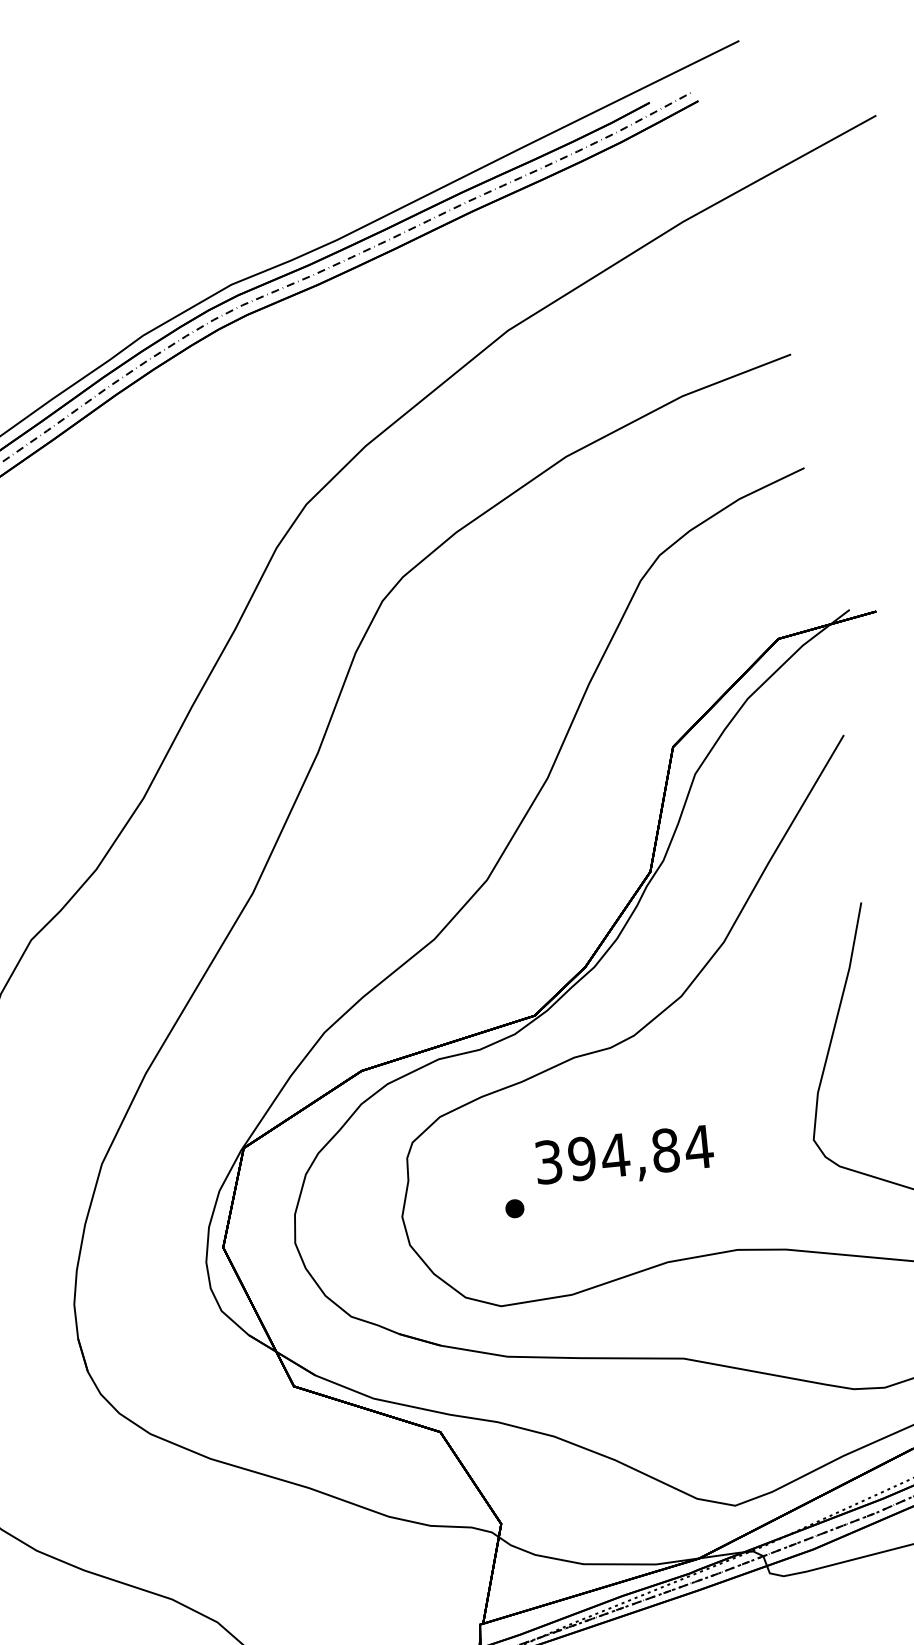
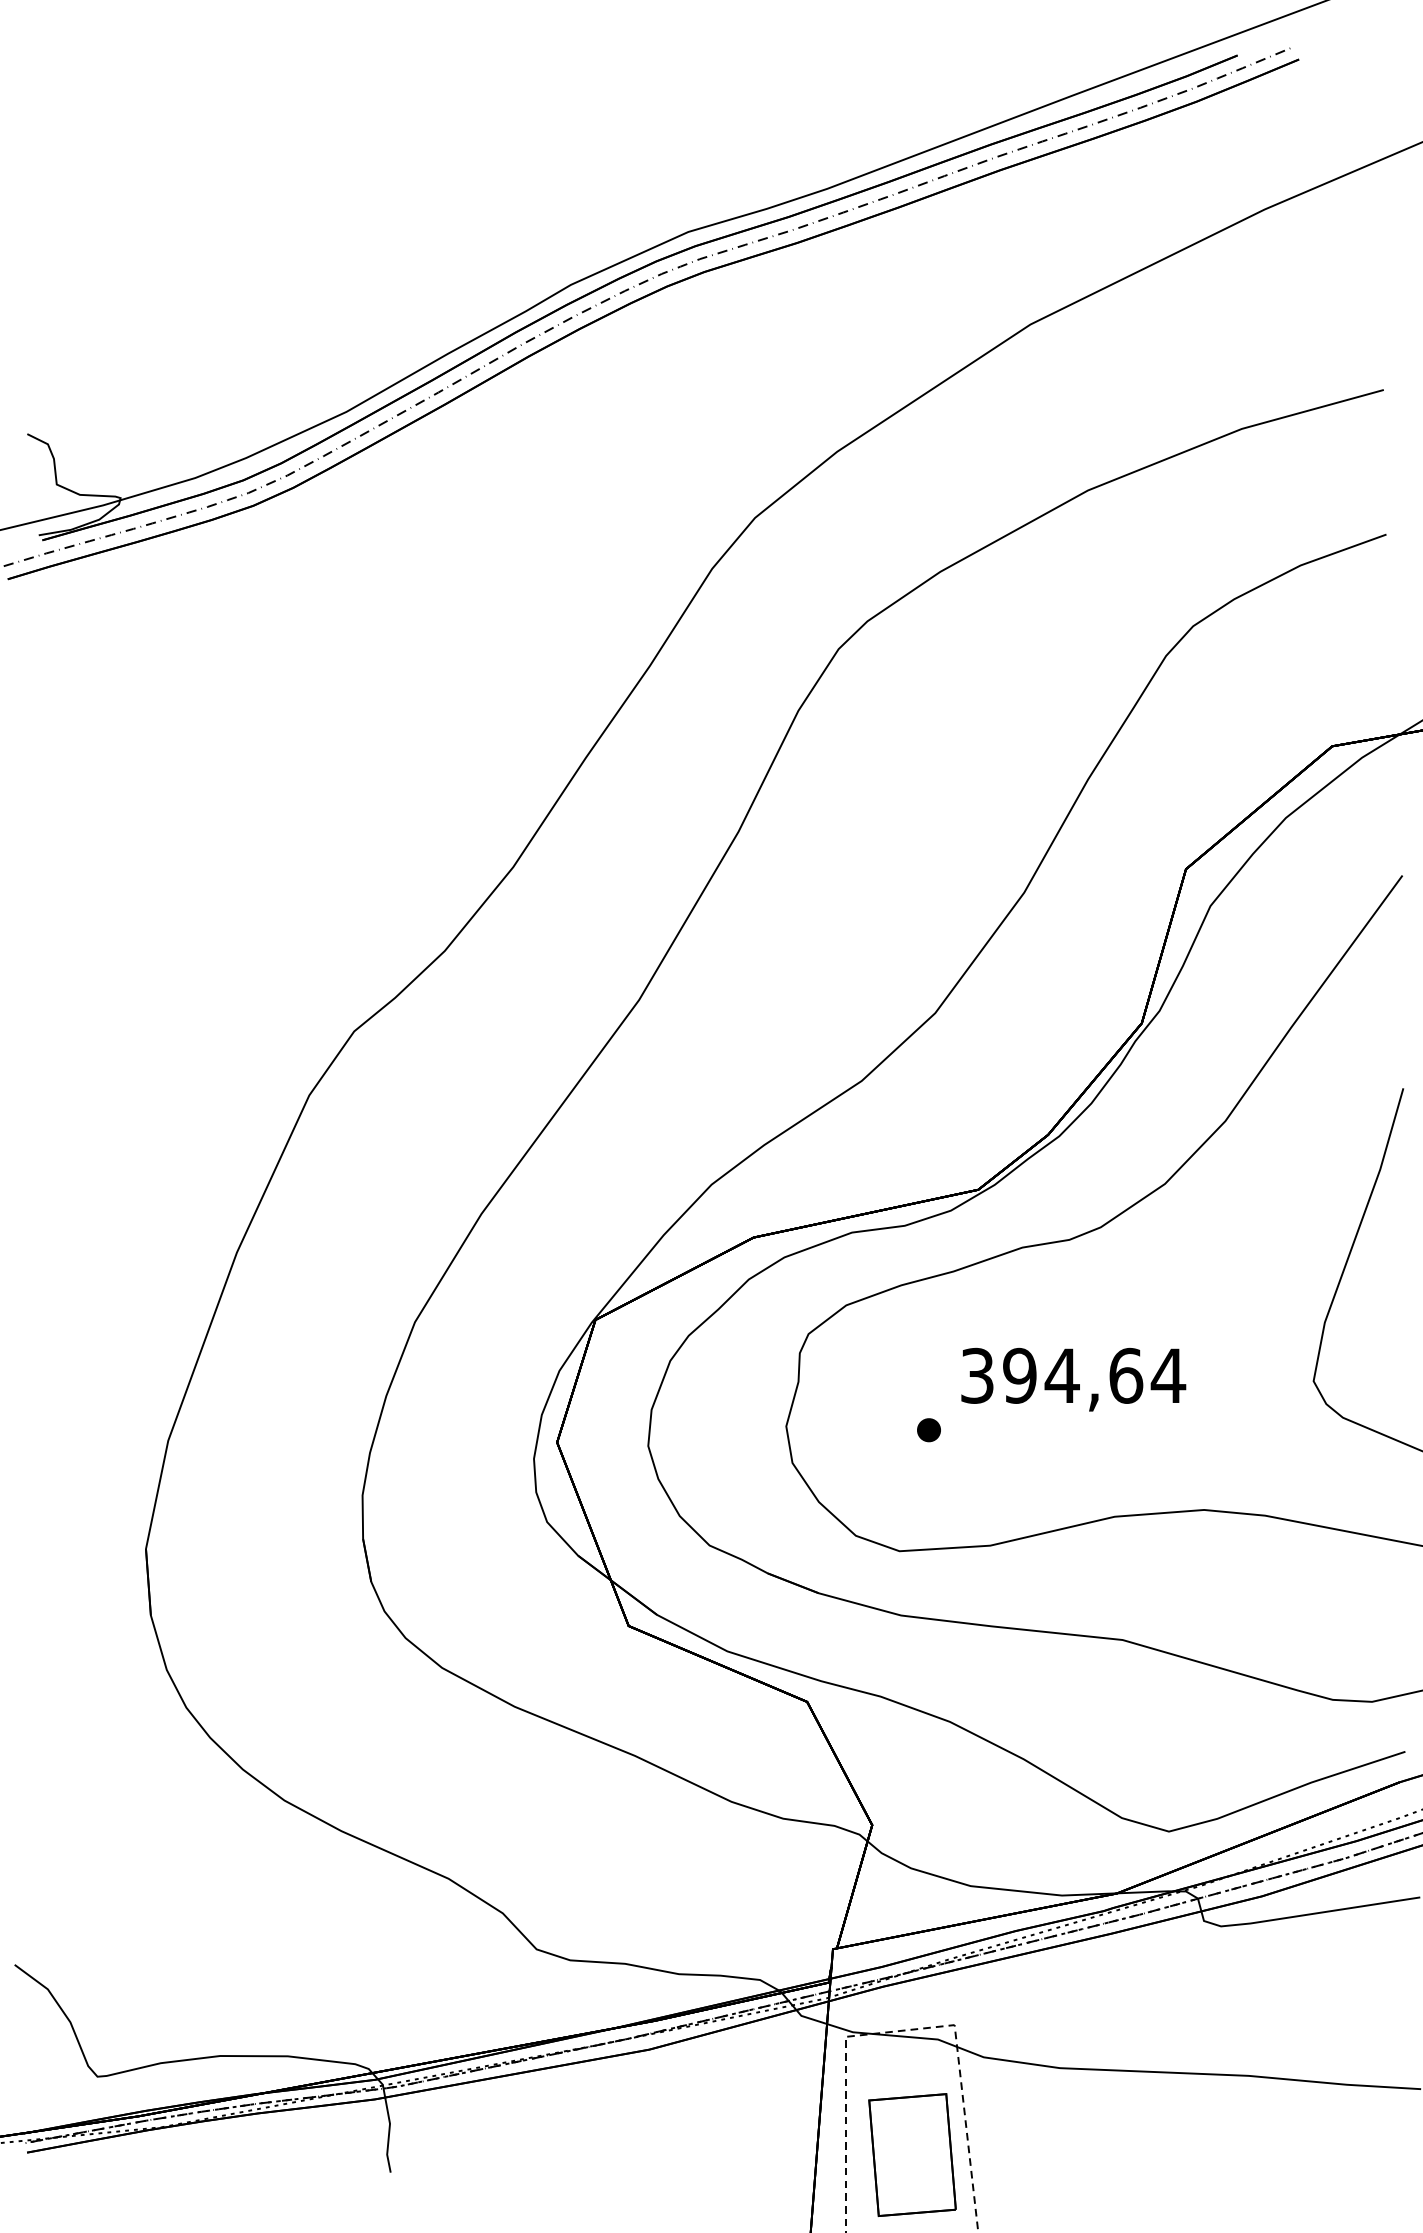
text: (666, 1150) -> (1126, 1375), 394,84 -> 394,64

